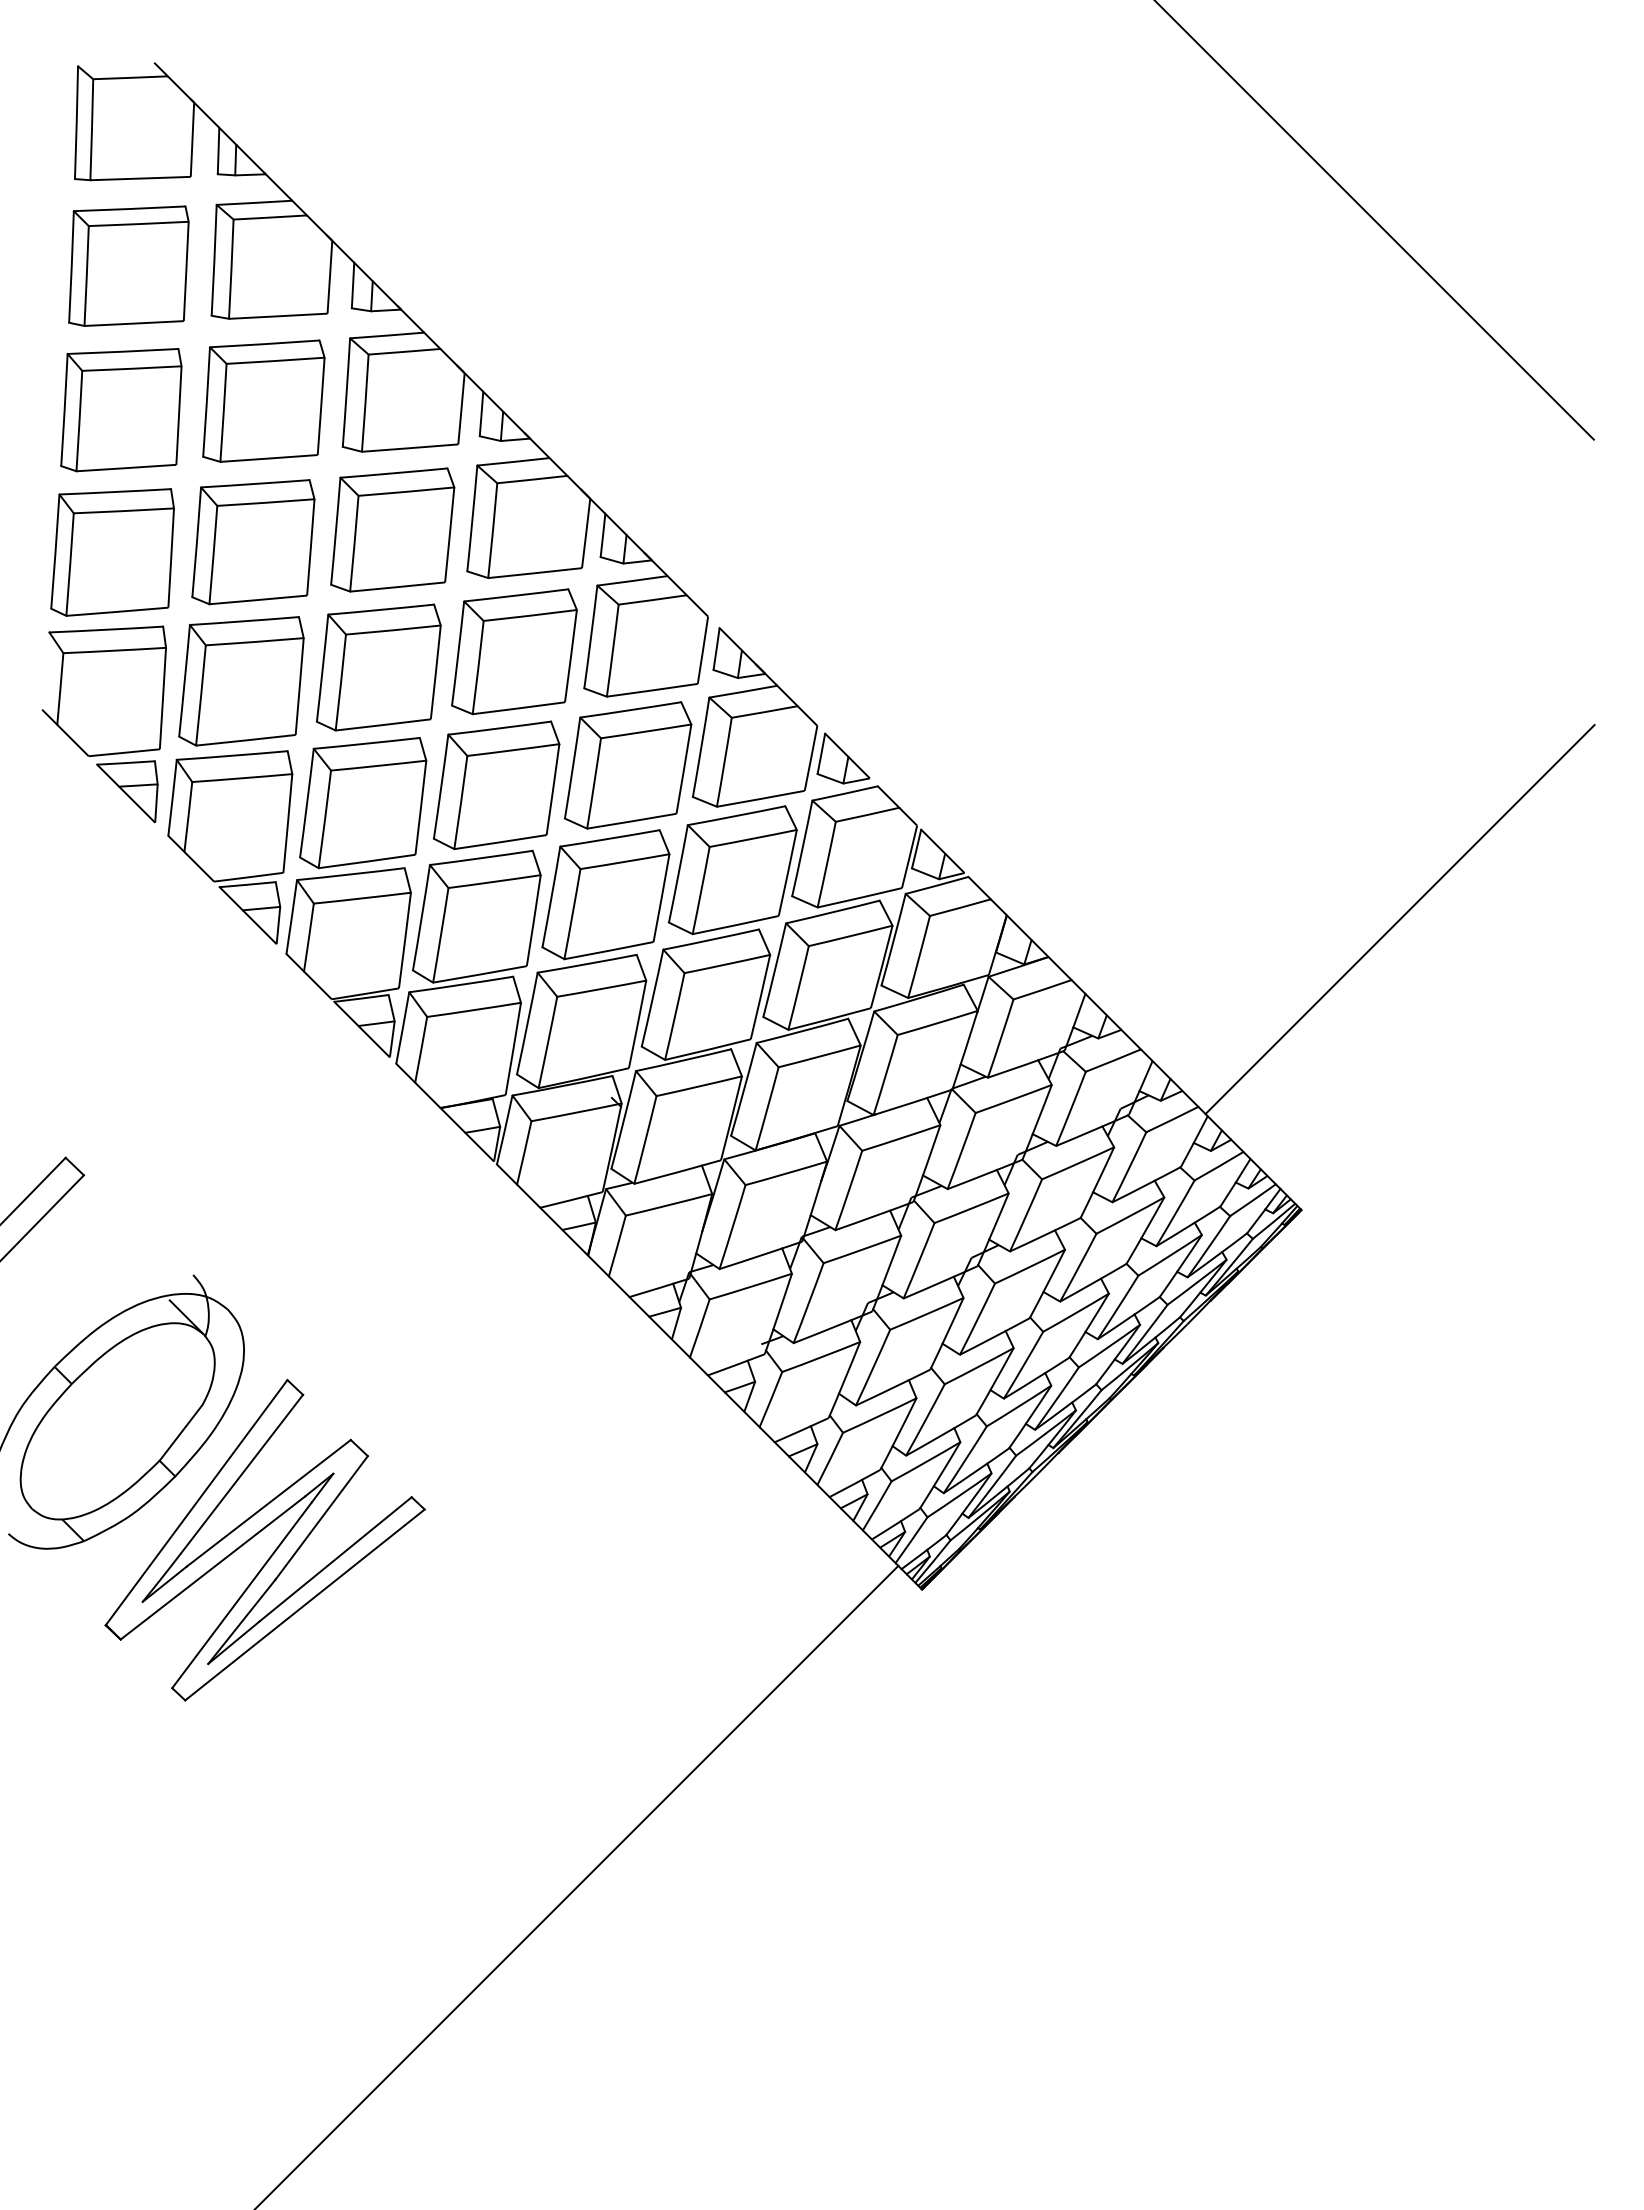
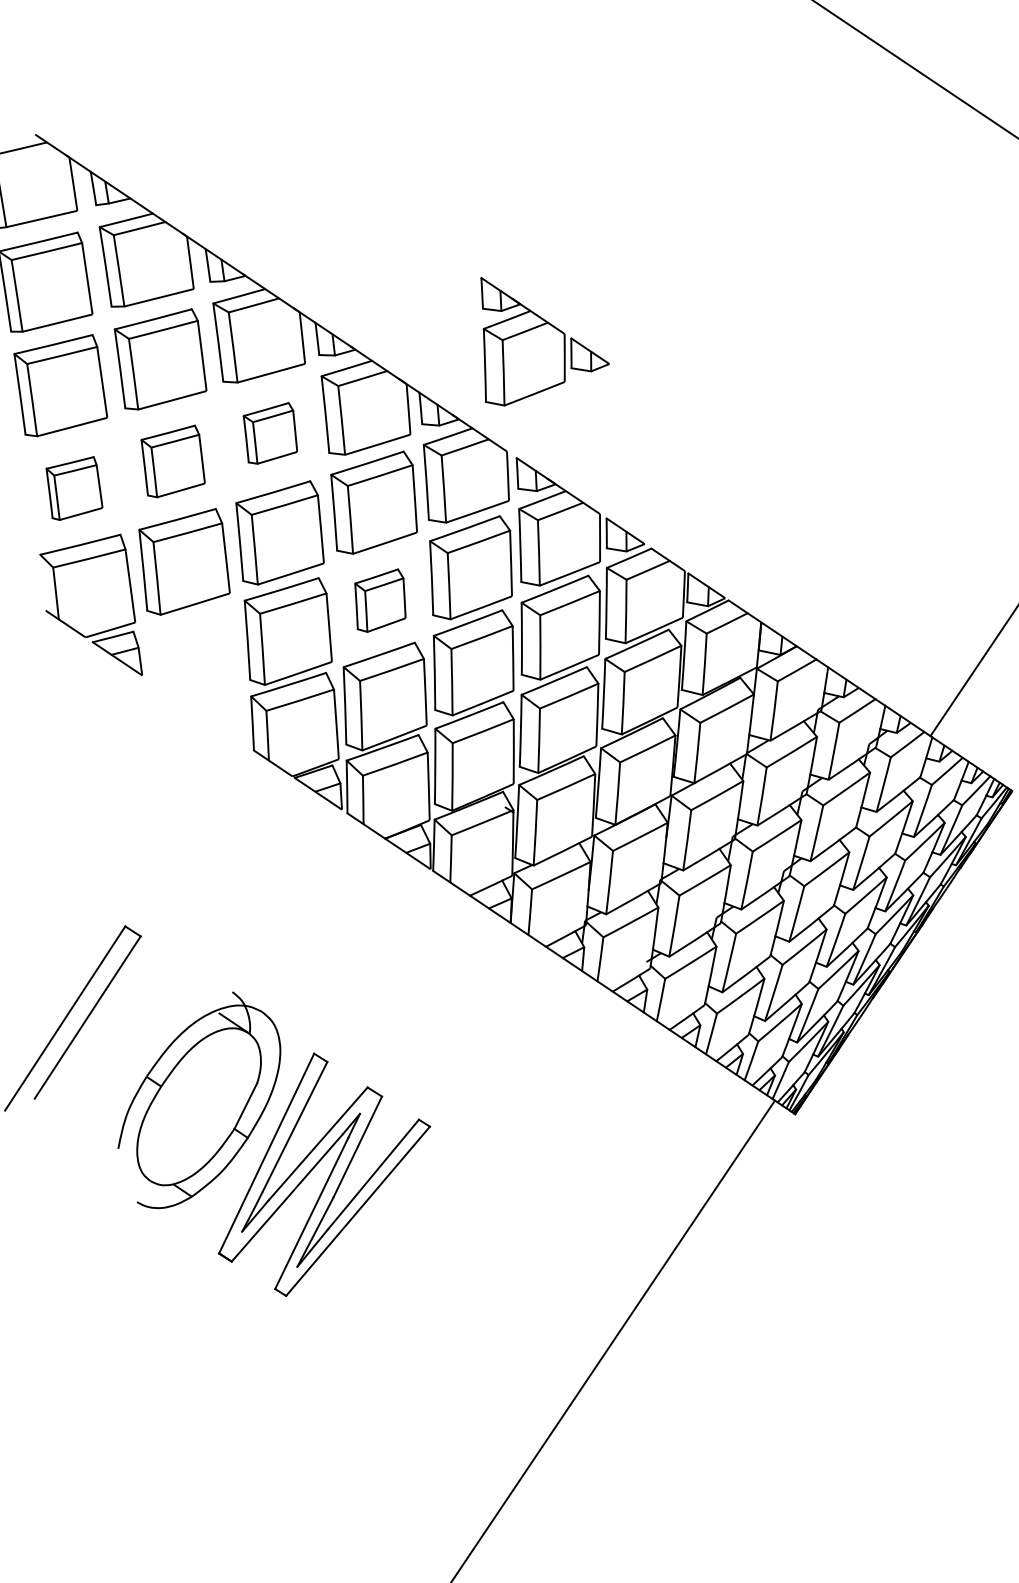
part: (780, 464) -> (537, 333), added
part: (392, 529) -> (270, 433), size x0.6
part: (253, 542) -> (173, 462), size x0.7
part: (112, 552) -> (74, 489), size x0.6
part: (496, 785) -> (379, 601), size x0.6
part: (230, 847) -> (199, 682), removed

